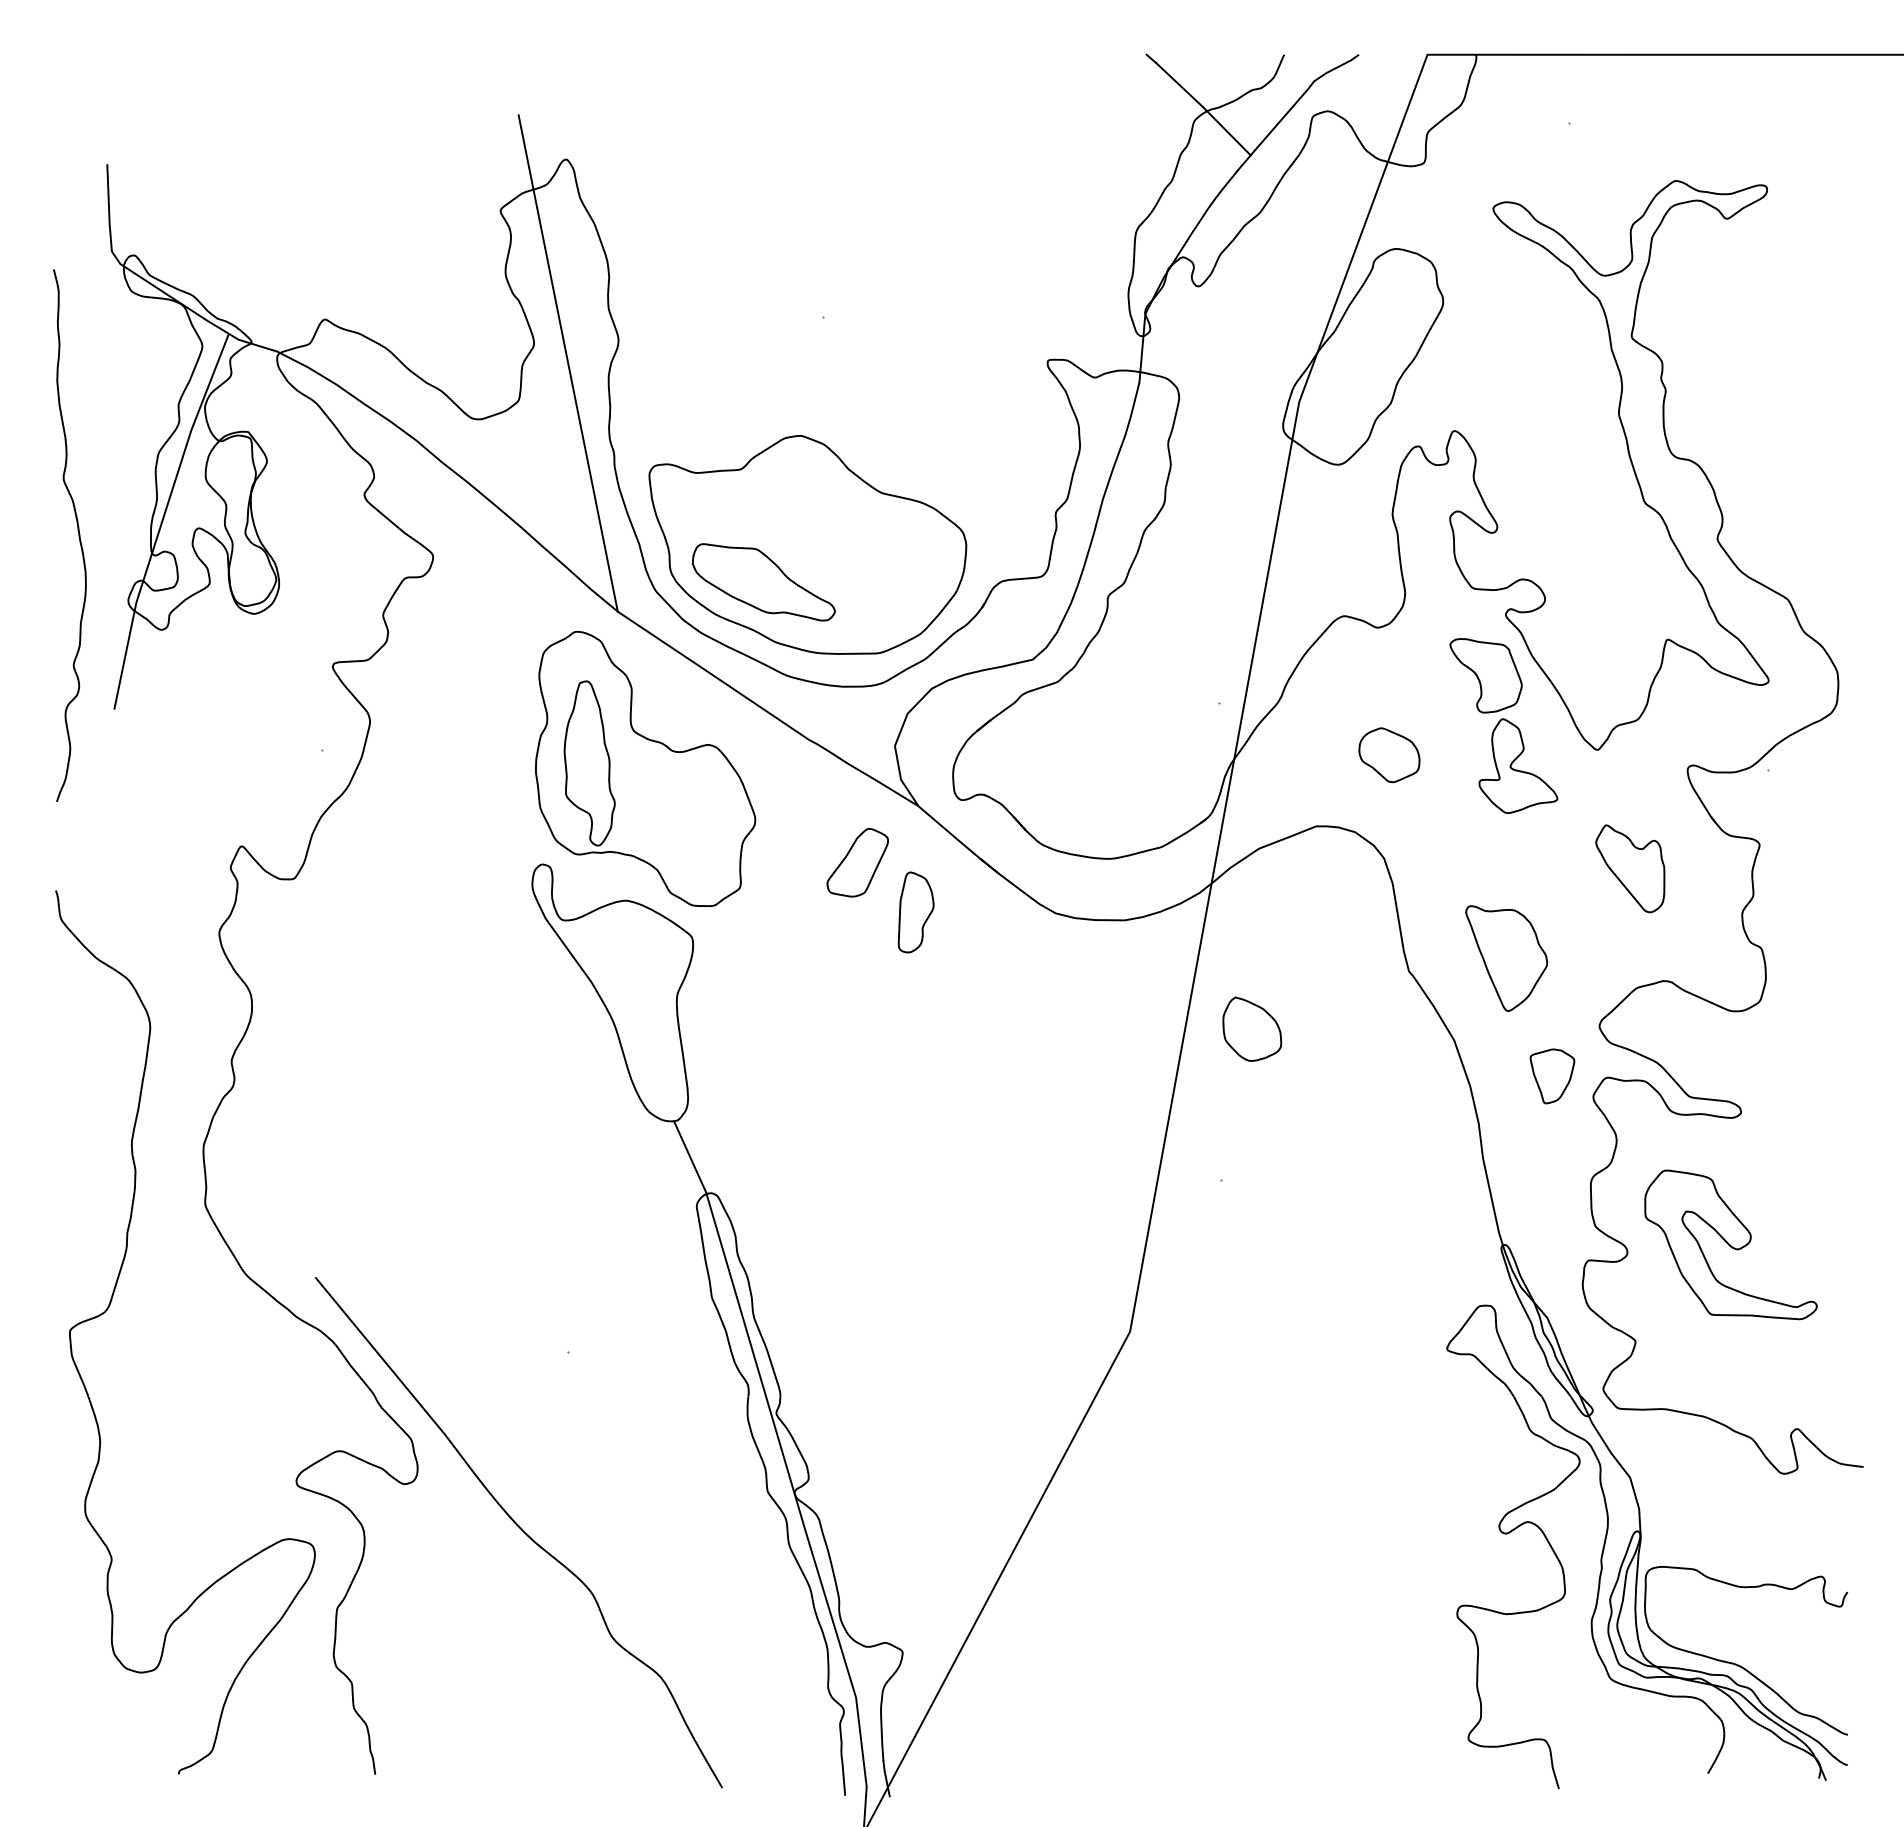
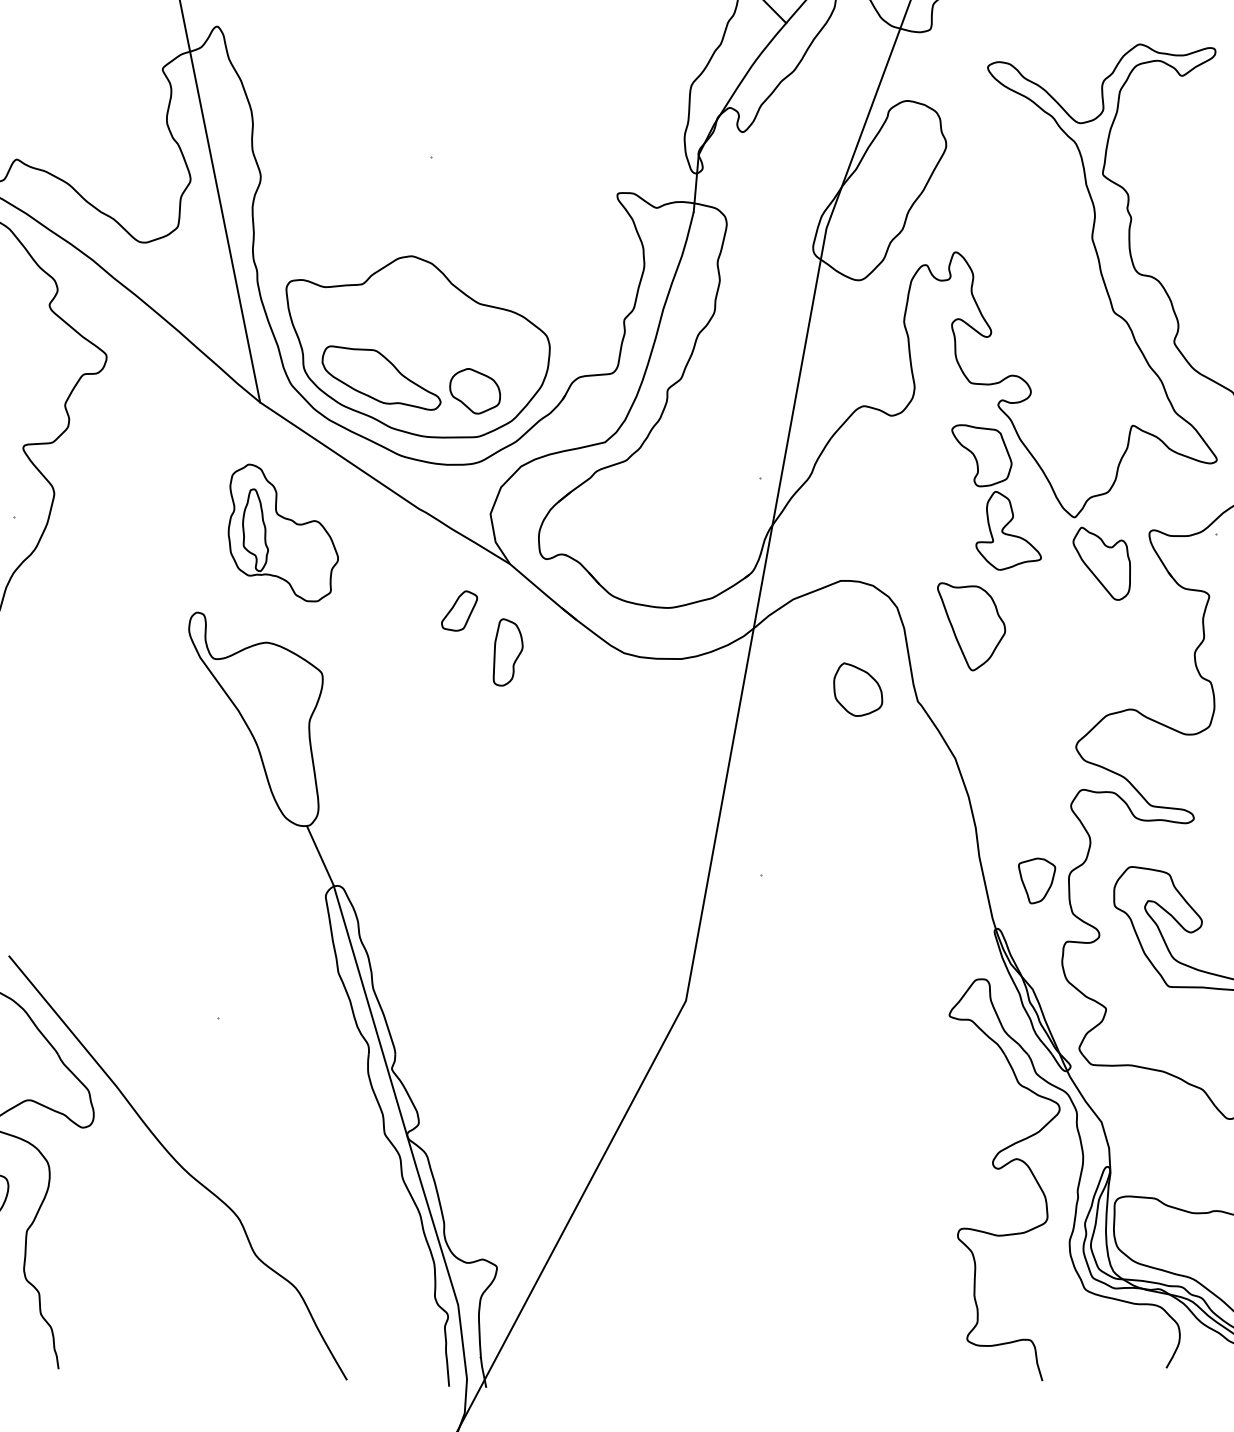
part: (1389, 755) -> (475, 391), moved
part: (645, 768) -> (283, 532), size x0.6
part: (857, 862) -> (459, 610), size x0.7
part: (1630, 868) -> (1101, 563), moved
part: (1506, 958) -> (971, 626), moved
part: (1252, 1028) -> (858, 689), moved
part: (1552, 1076) -> (1037, 881), moved

